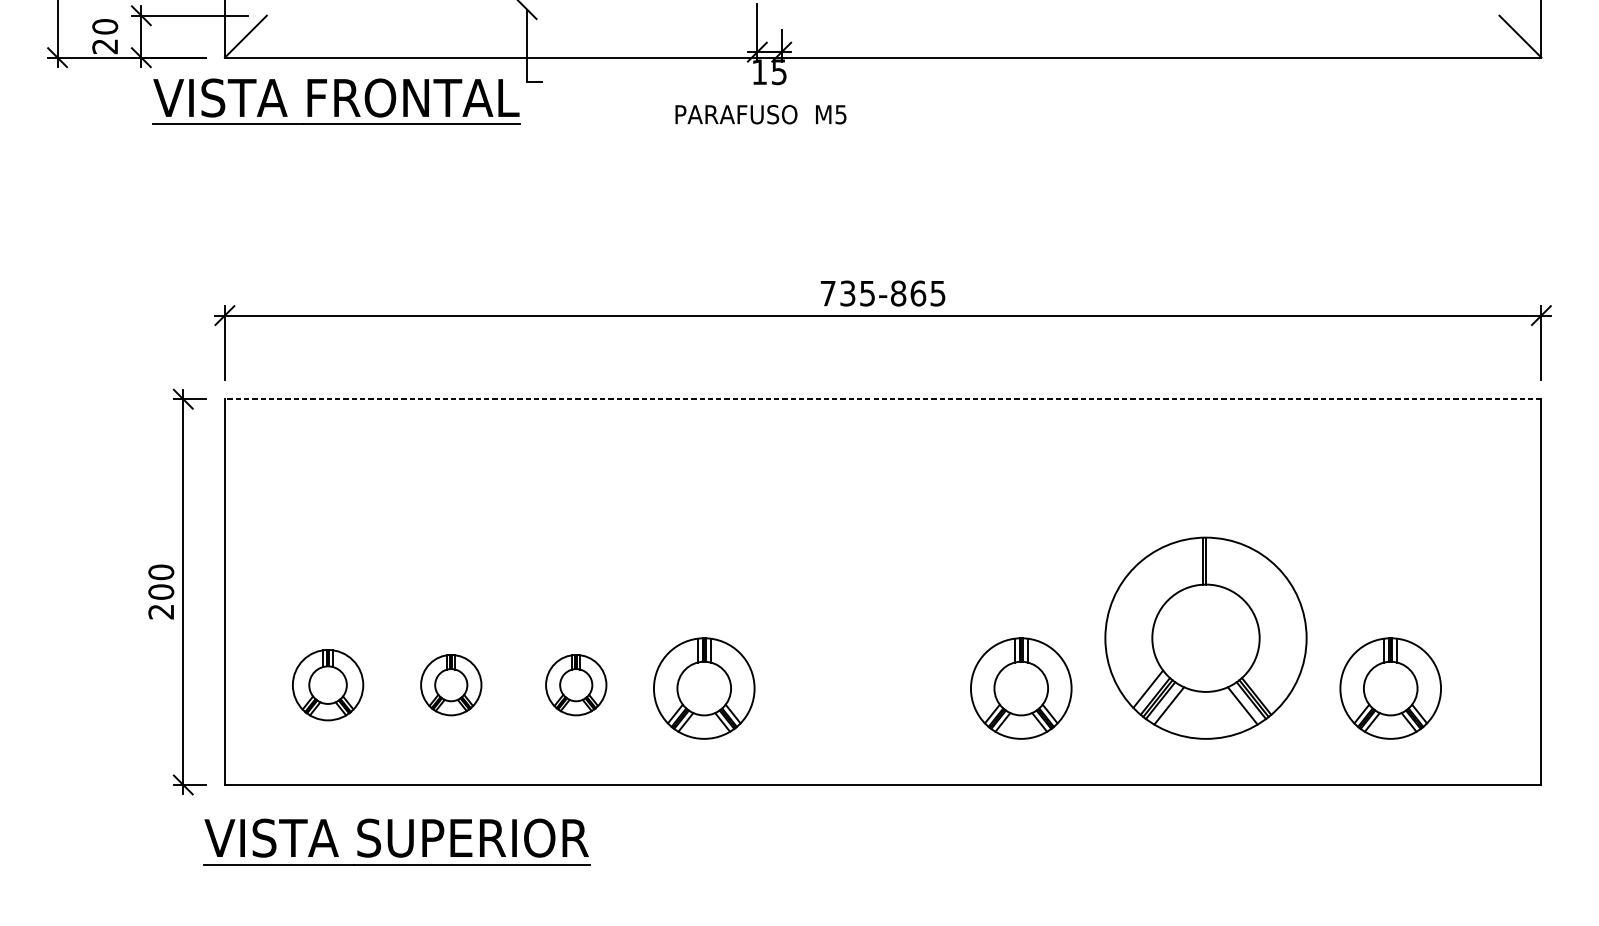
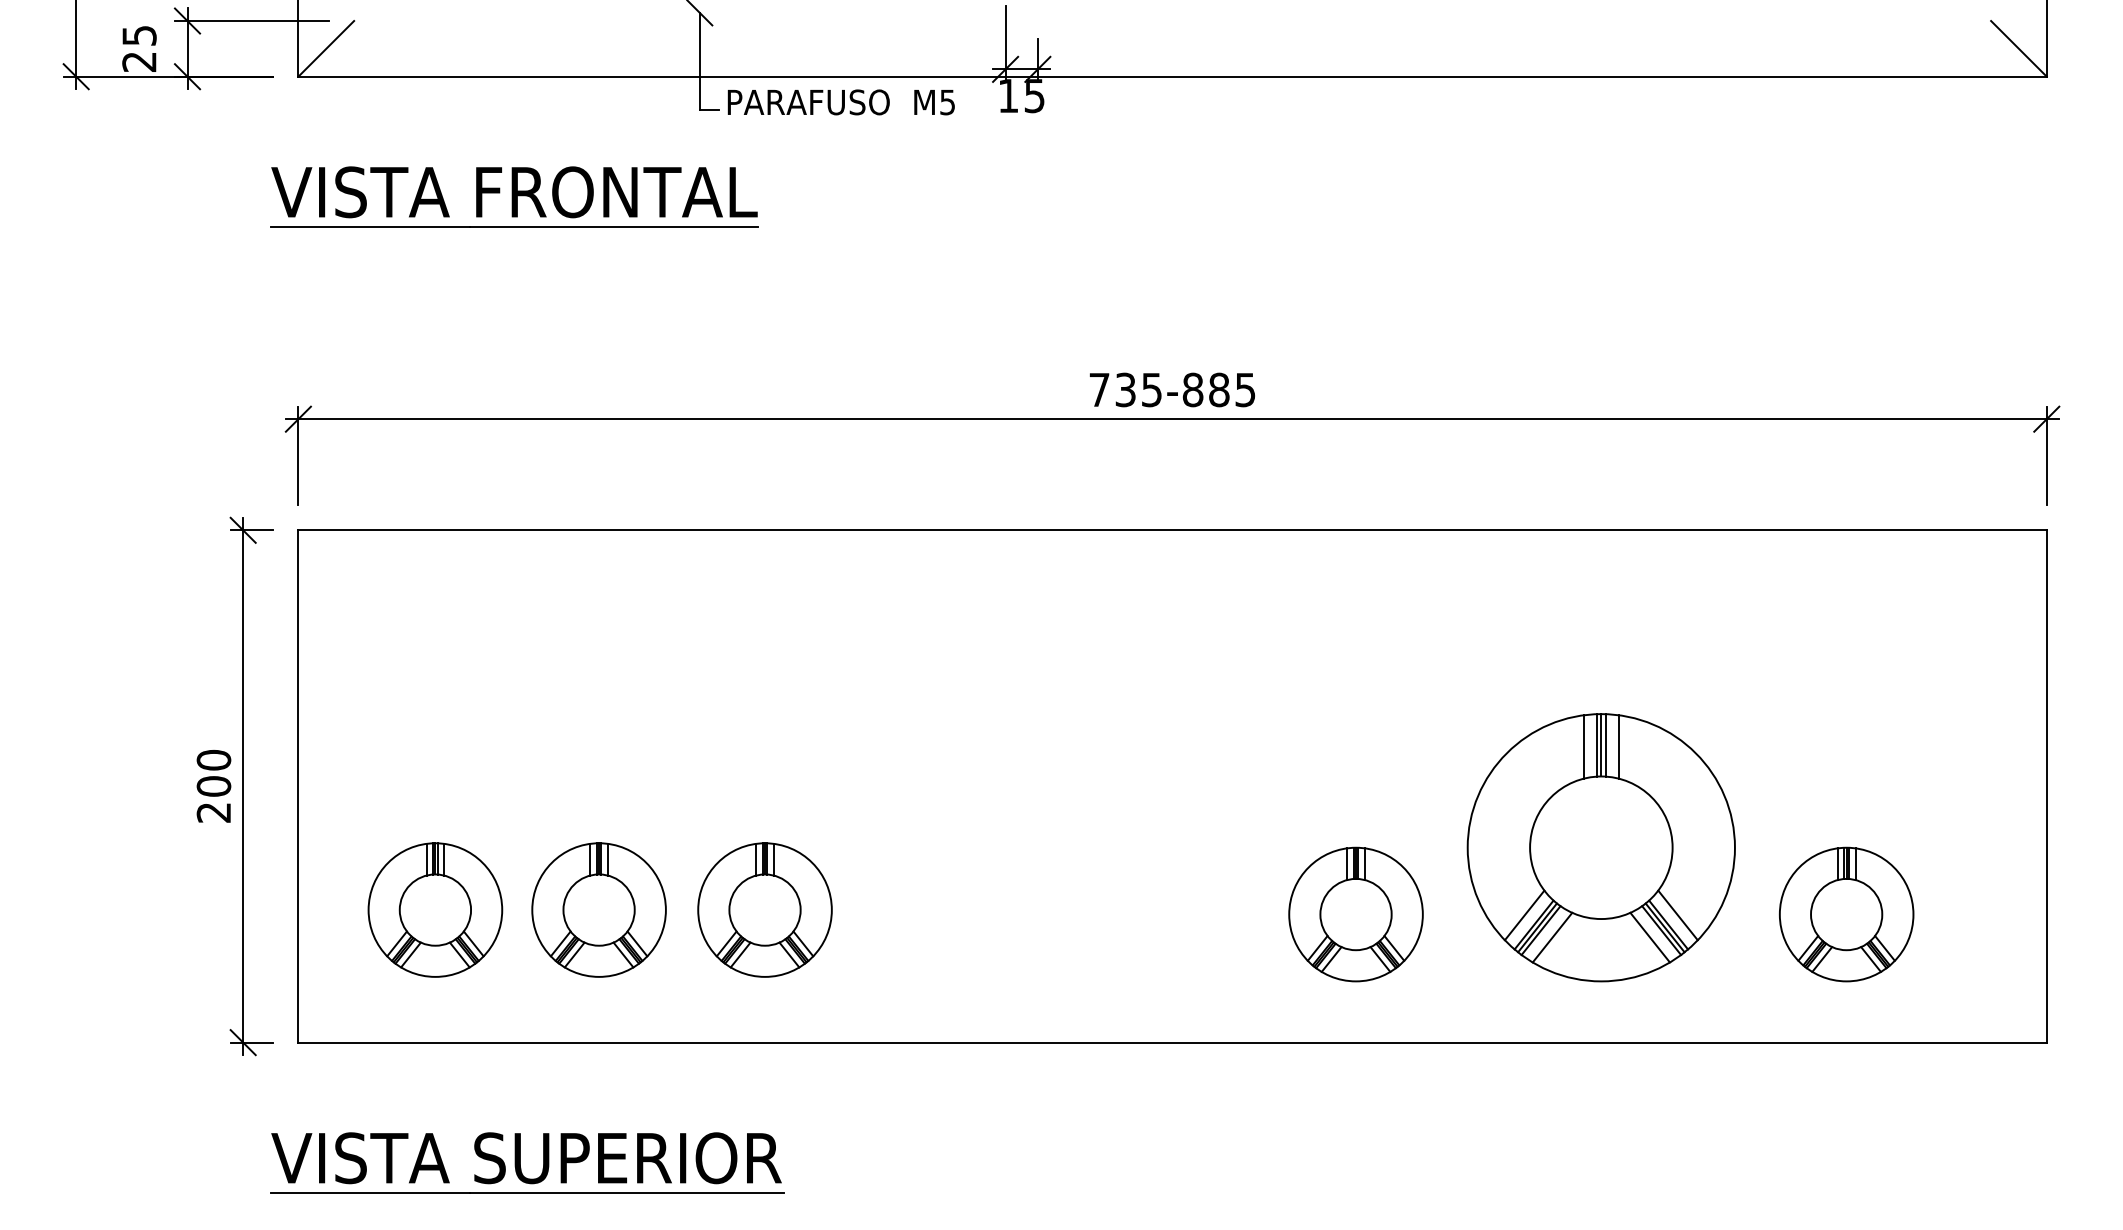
text: (105, 26) -> (139, 35), 20 -> 25
part: (336, 101) -> (514, 196), moved
text: (760, 114) -> (840, 102), moved
text: (918, 293) -> (1219, 389), 735-865 -> 735-885
line: (883, 399) -> (1172, 530), dashed -> solid
line: (1209, 561) -> (1605, 745), added
line: (1192, 562) -> (1583, 746), added
line: (1219, 562) -> (1619, 746), added
part: (328, 684) -> (435, 909), size x1.43
part: (450, 684) -> (598, 909), size x1.67
part: (575, 684) -> (764, 909), size x1.67
part: (703, 688) -> (934, 914), removed
line: (1263, 689) -> (1677, 915), added
part: (392, 841) -> (520, 1162), moved

